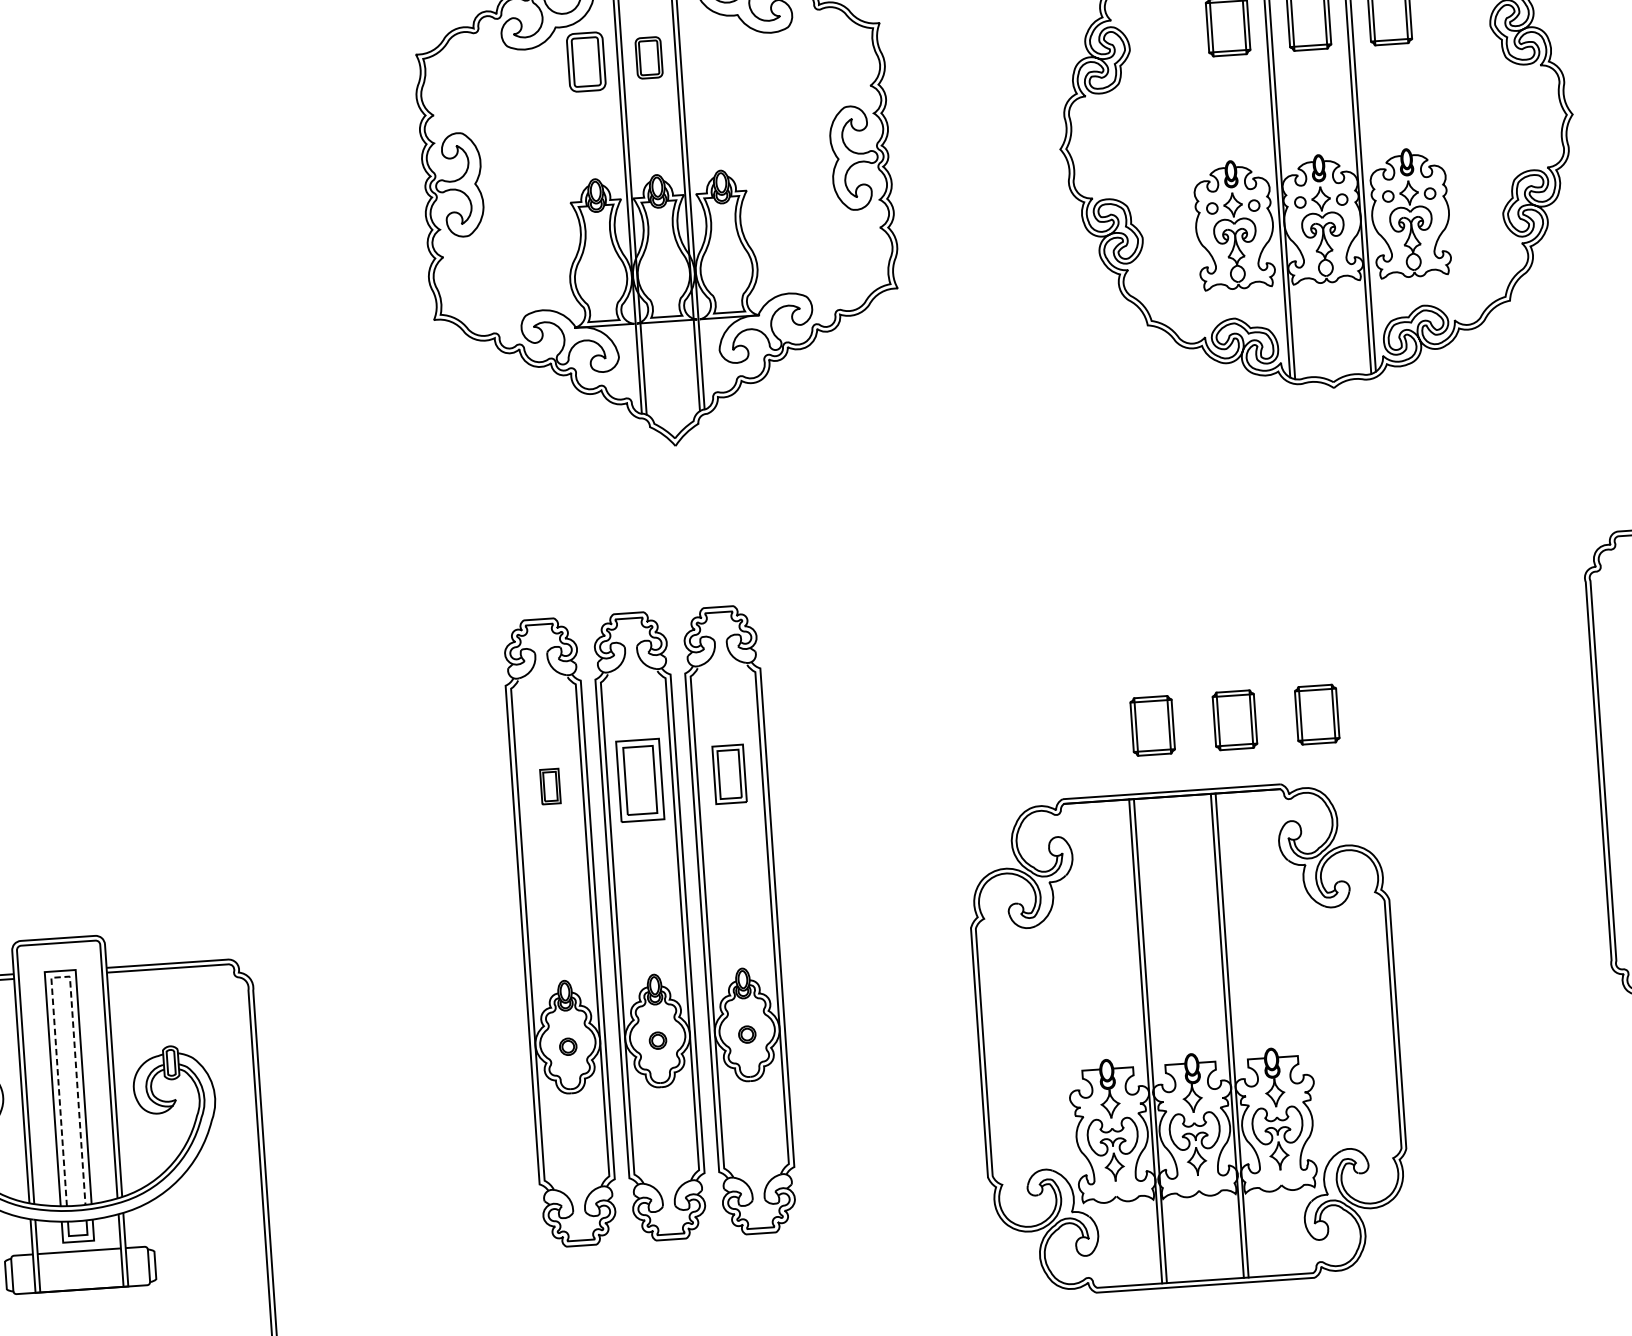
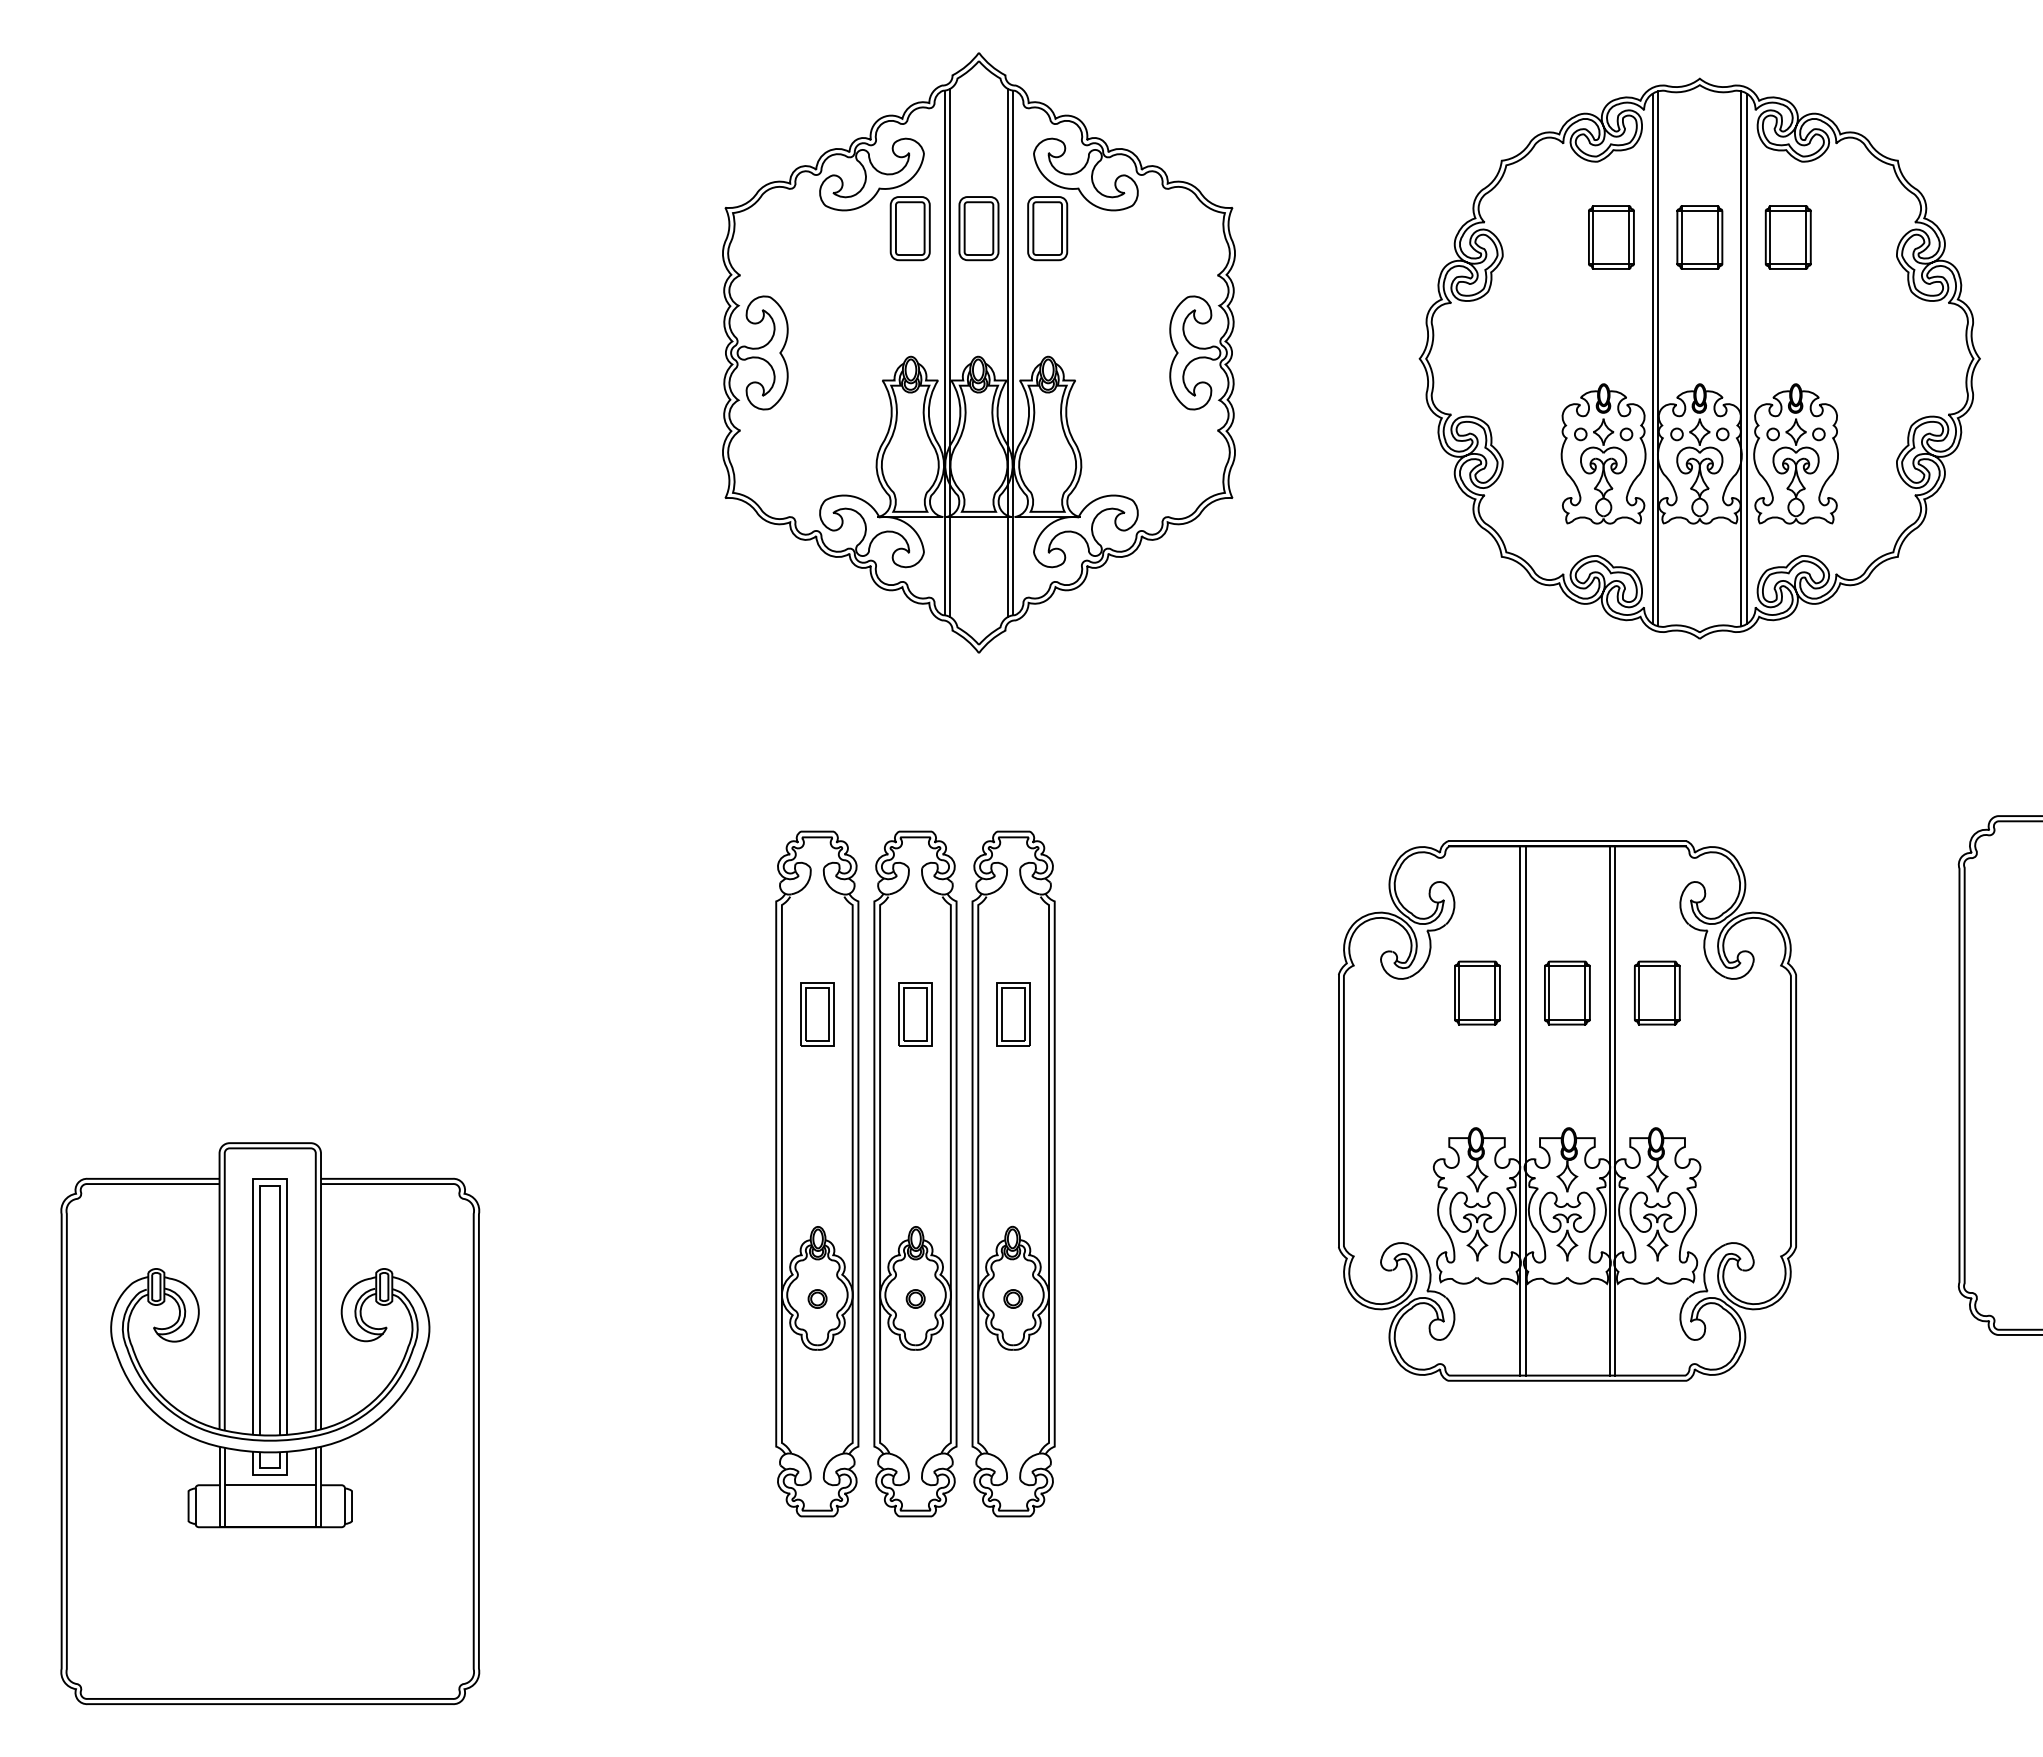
part: (711, 53) -> (1047, 228), added
part: (648, 57) -> (978, 228), size x1.43
part: (640, 780) -> (915, 1014), size x0.71
part: (550, 786) -> (817, 1014), size x1.67
line: (60, 977) -> (270, 1185), dashed -> solid
part: (1188, 1038) -> (1567, 1110), moved

